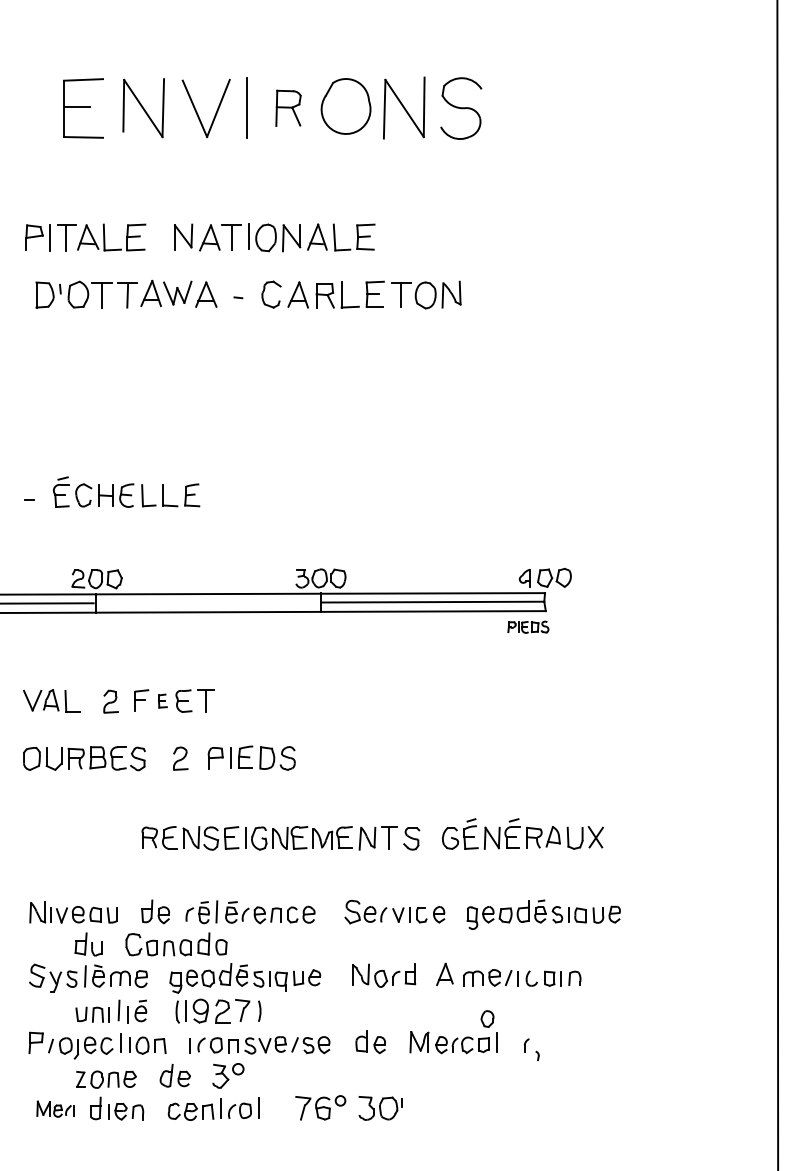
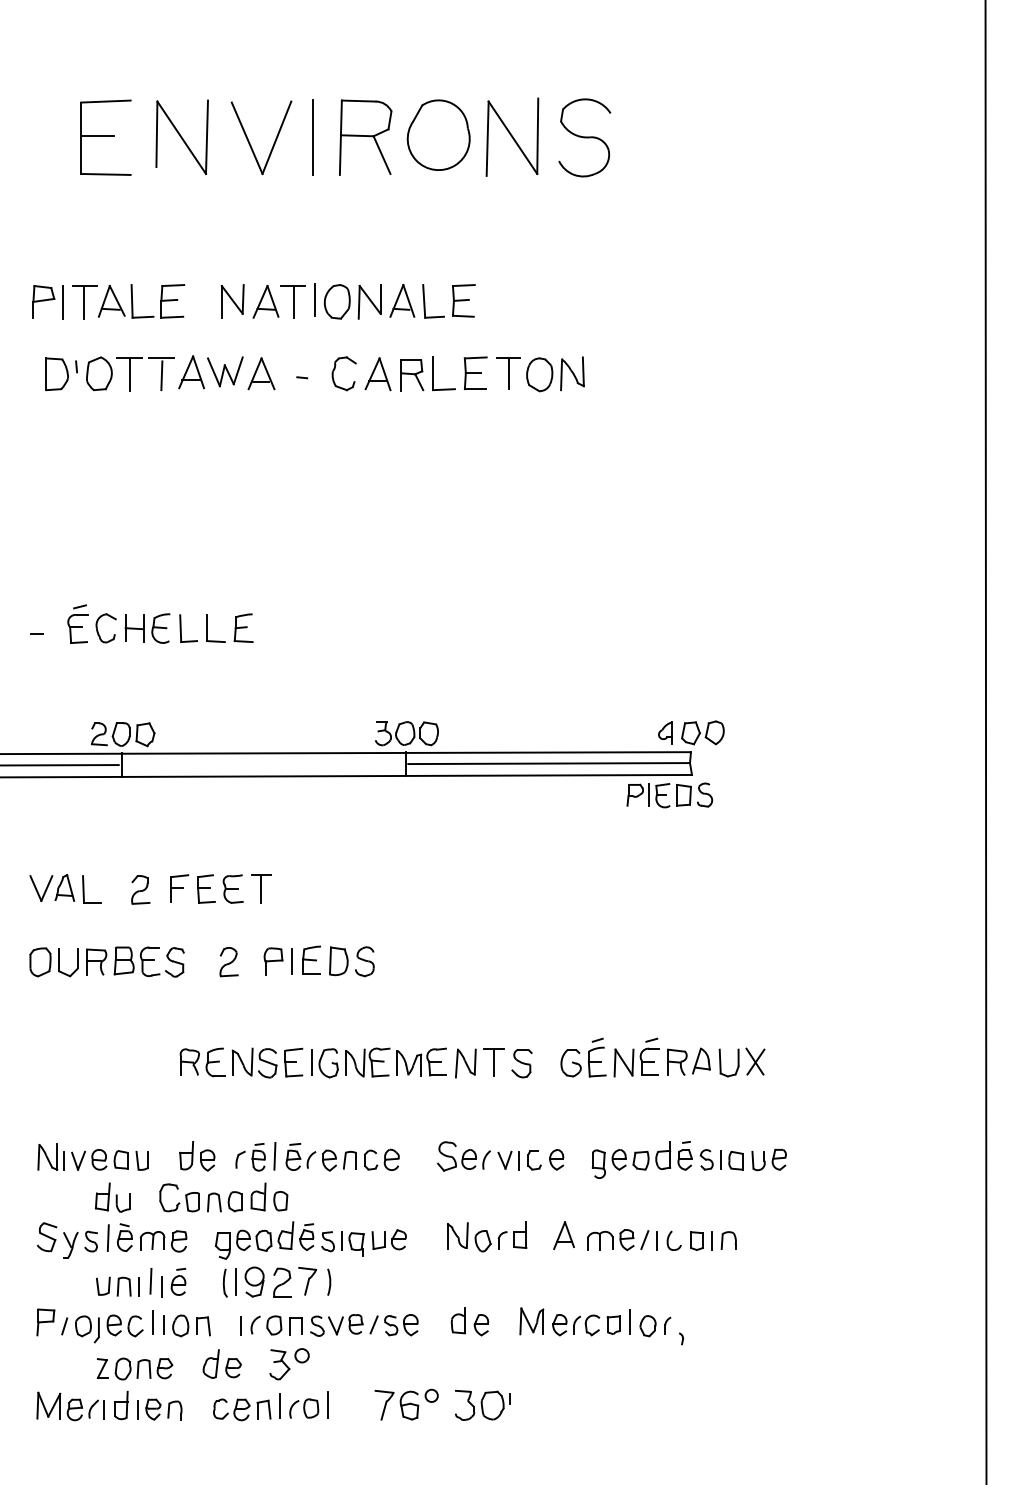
part: (288, 108) -> (365, 137), size x1.67
part: (528, 627) -> (669, 795), size x1.67
part: (162, 700) -> (206, 888), size x1.67
part: (487, 1019) -> (647, 1326), moved
part: (55, 1109) -> (70, 1406), size x1.43

